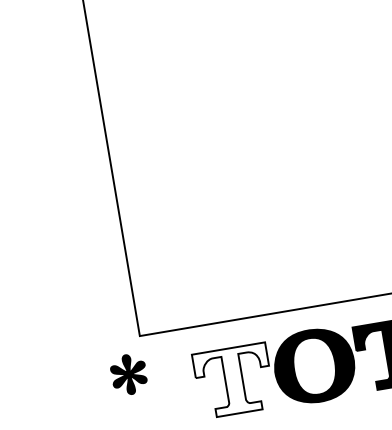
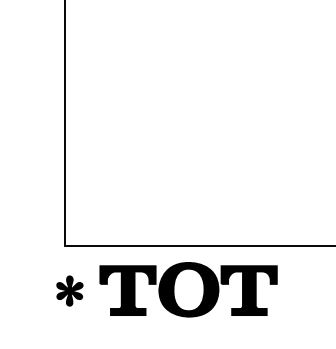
part: (128, 373) -> (69, 290), moved
fill: (233, 380) -> (127, 290), added

